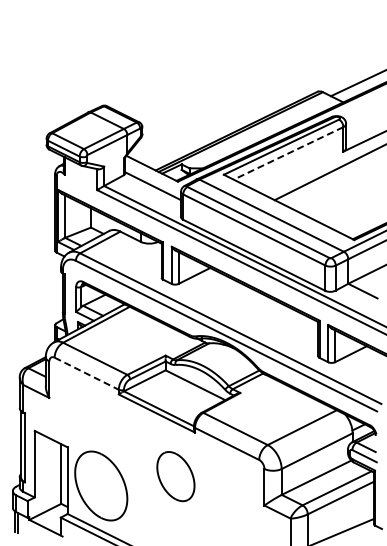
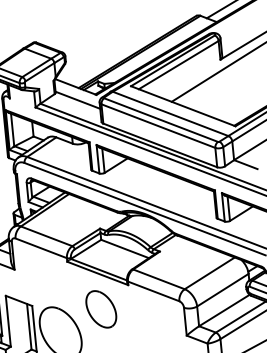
line: (288, 153) -> (178, 65), dashed -> solid
line: (86, 373) -> (41, 248), dashed -> solid
part: (175, 476) -> (100, 309), moved

